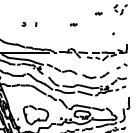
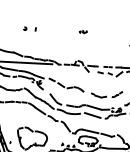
part: (98, 13) -> (113, 20), removed
part: (29, 24) -> (30, 29), size x0.71

